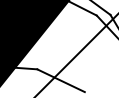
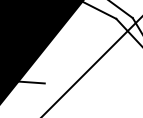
line: (60, 80) -> (72, 96), removed

